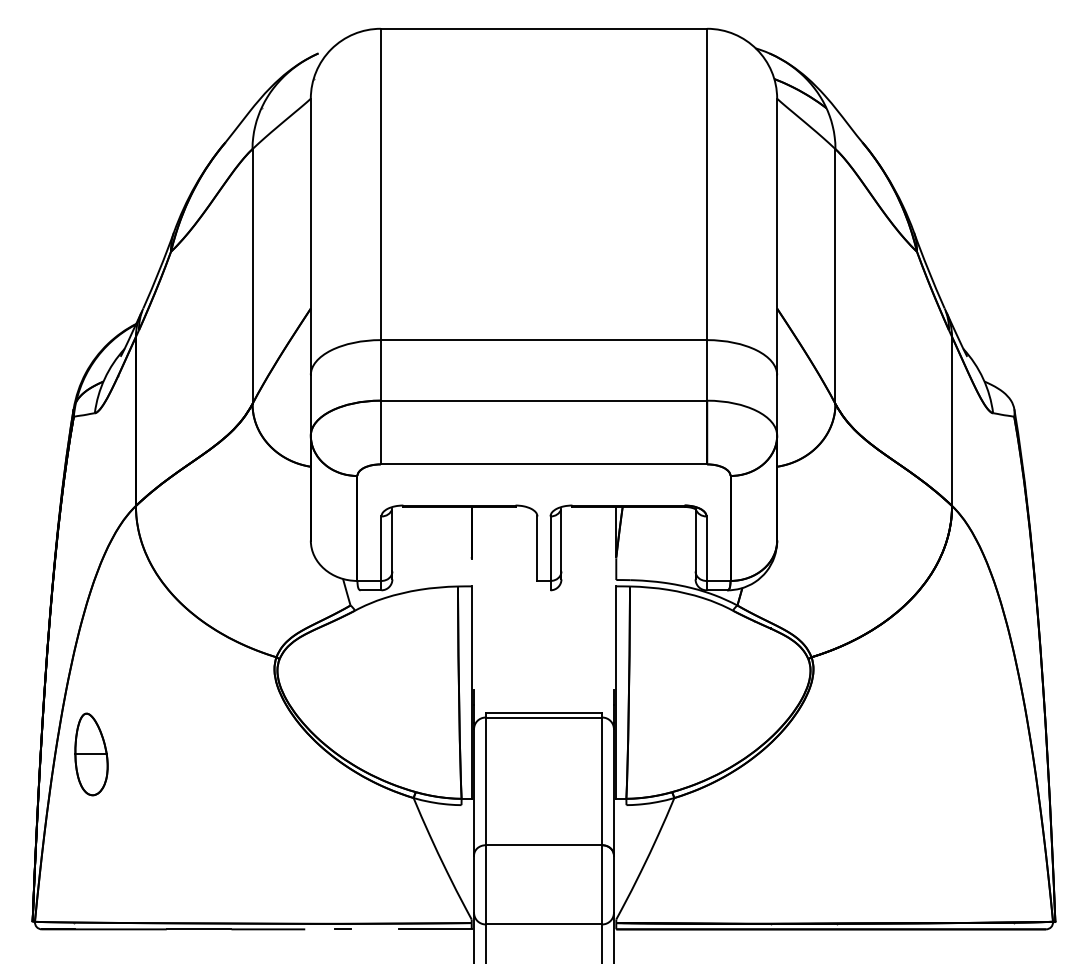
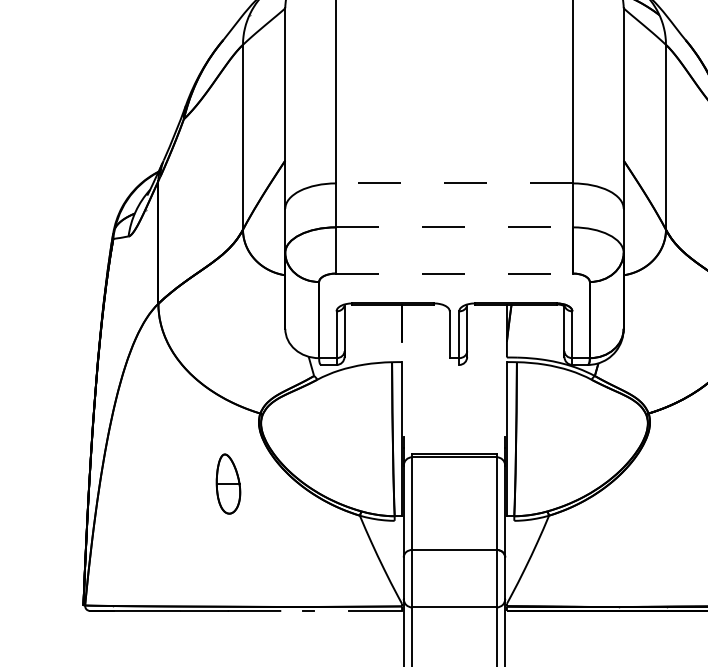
line: (543, 340) -> (454, 183), solid -> dashed
line: (544, 400) -> (454, 227), solid -> dashed
line: (544, 464) -> (454, 273), solid -> dashed
part: (91, 754) -> (228, 484), moved

